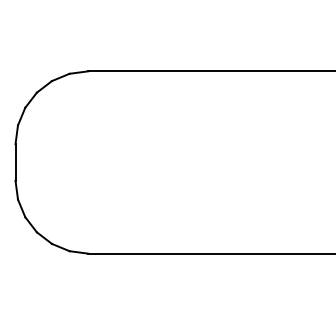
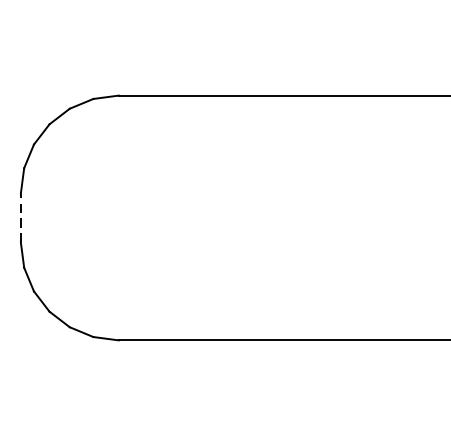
line: (15, 162) -> (20, 218), solid -> dashed

